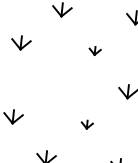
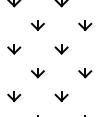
part: (94, 51) -> (61, 49), size x1.67
part: (53, 84) -> (37, 73), added
part: (87, 124) -> (61, 96), size x1.67

